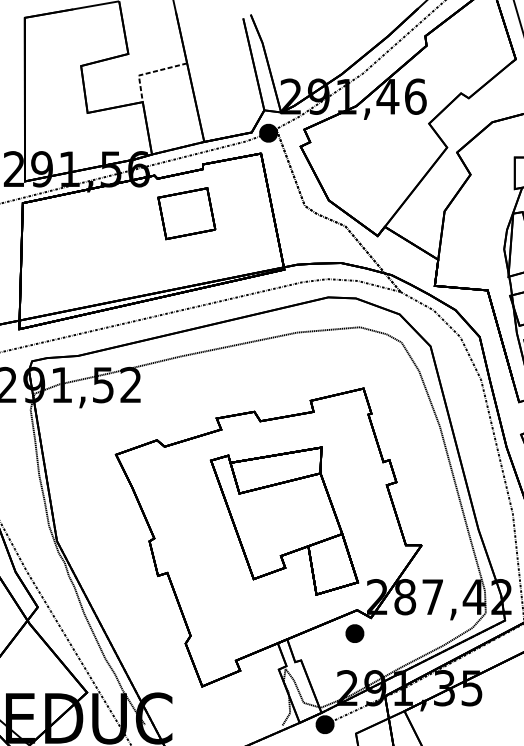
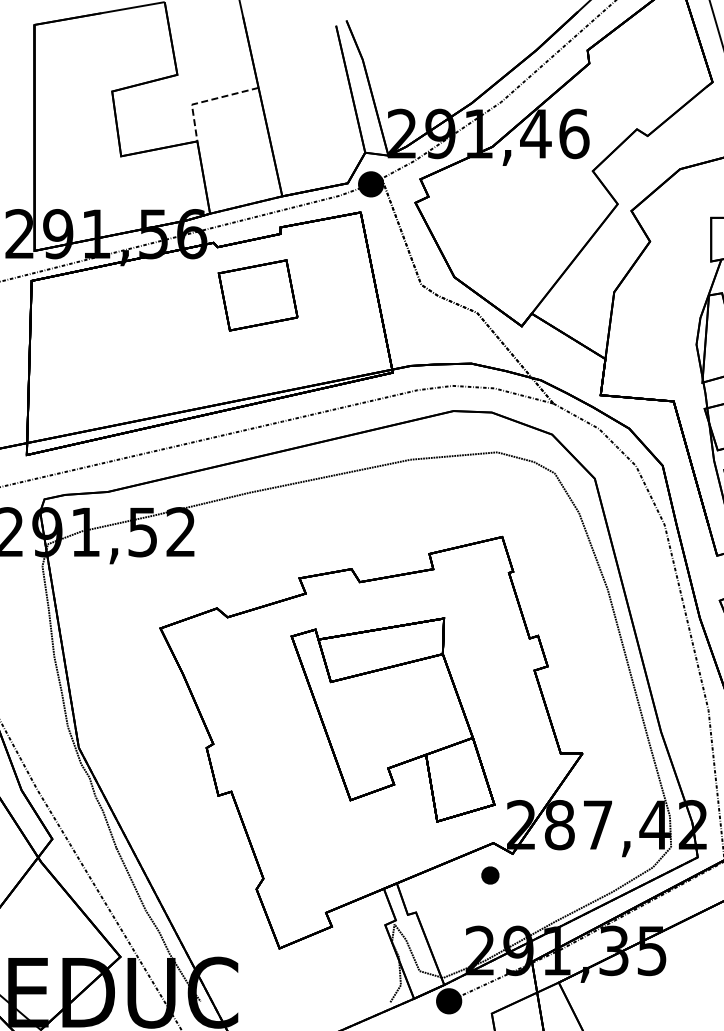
part: (355, 633) -> (490, 875), size x0.7

